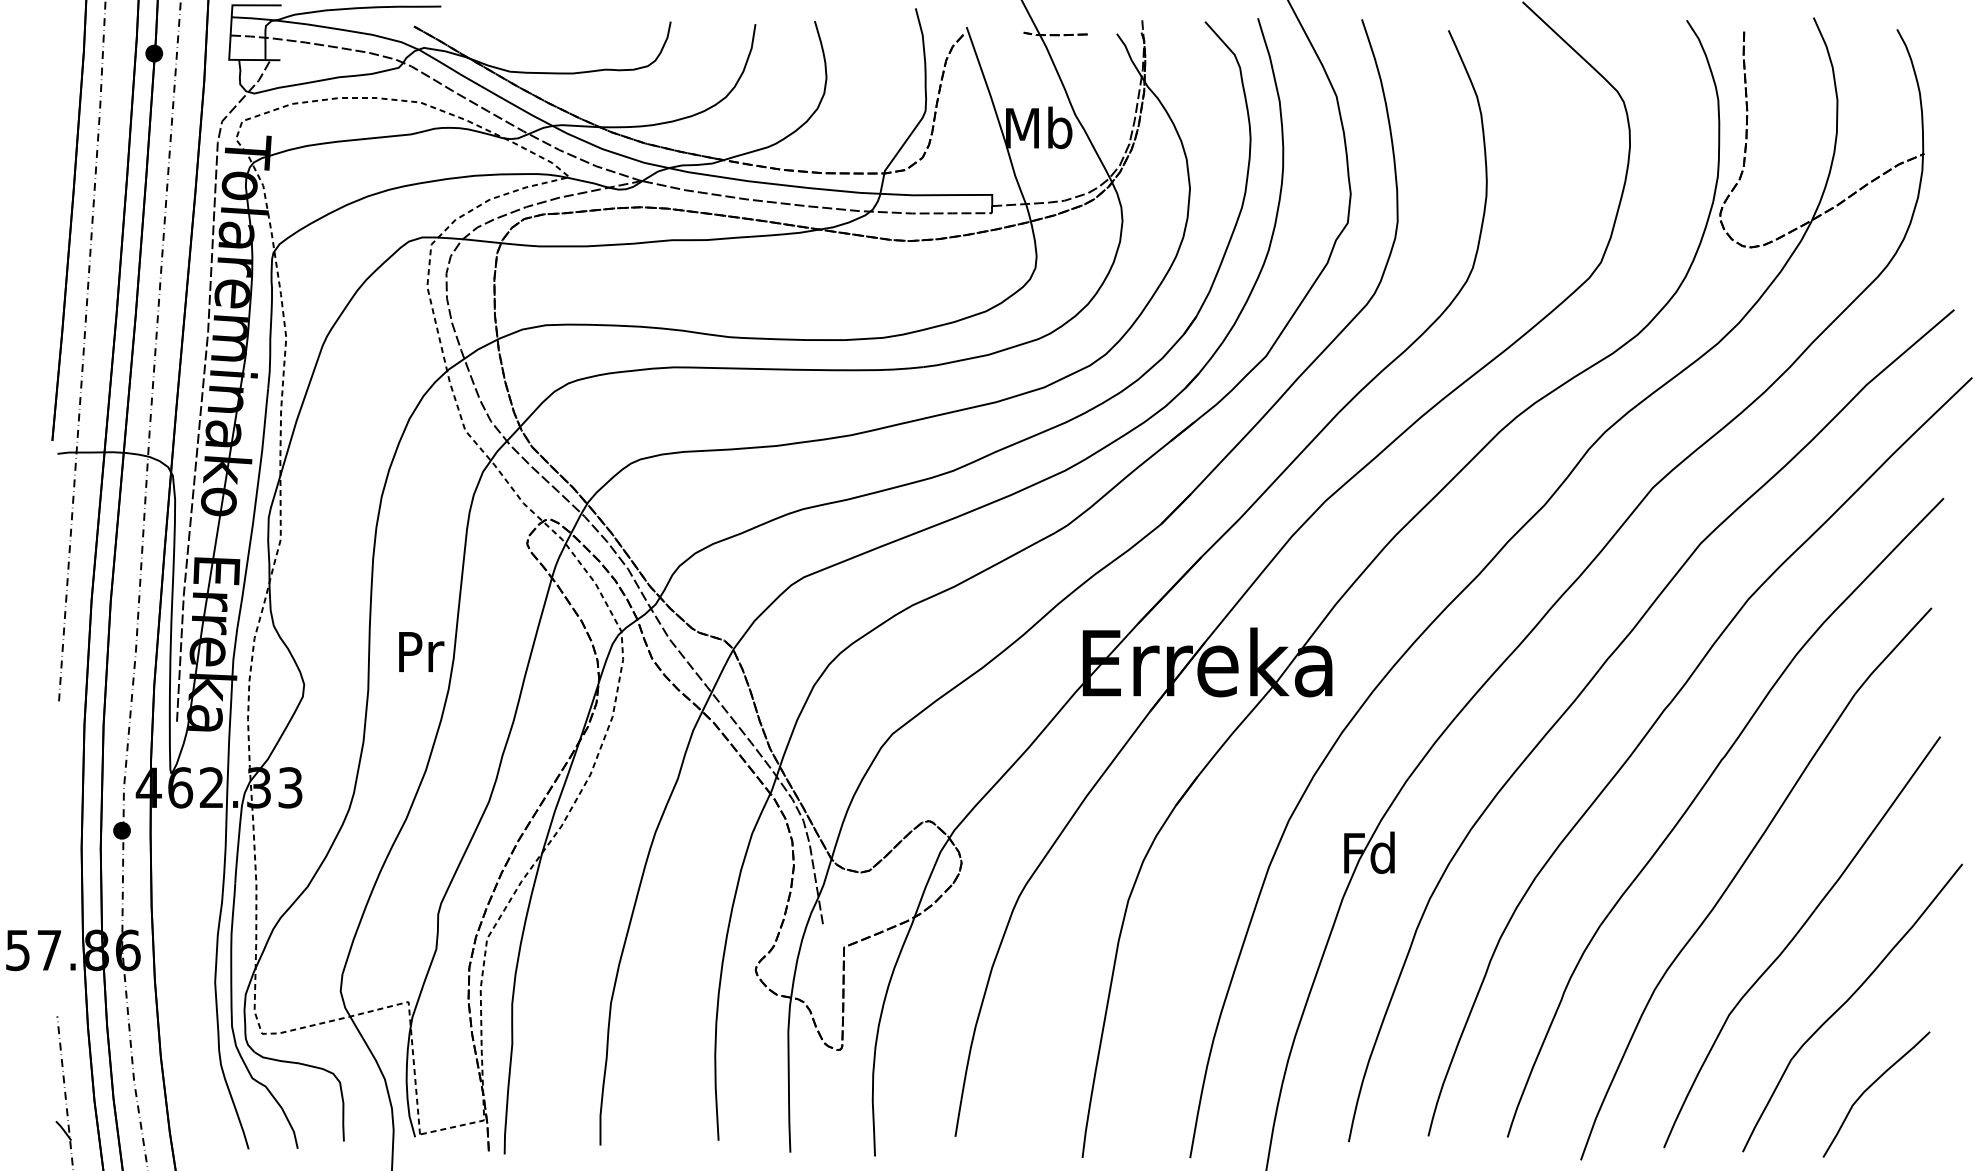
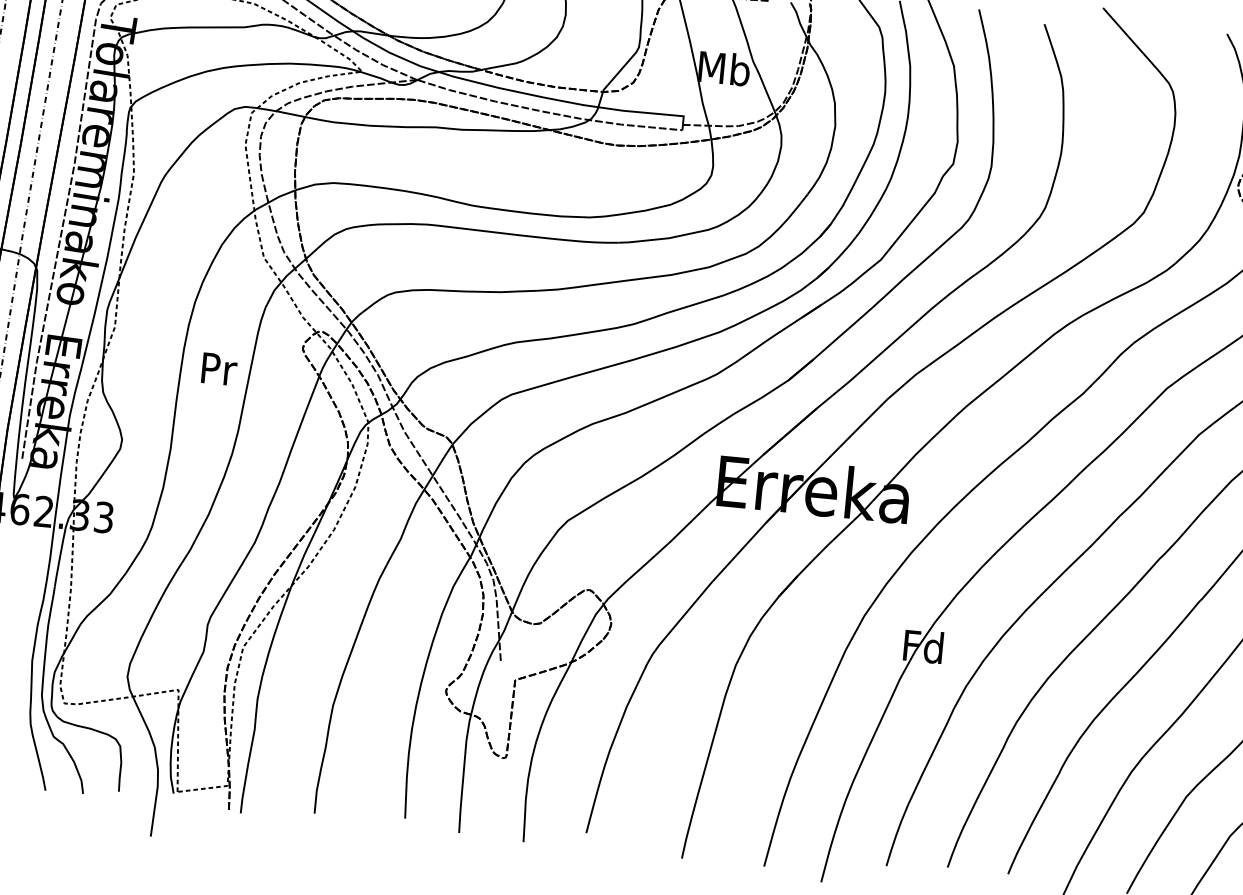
text: (421, 651) -> (219, 368), moved

